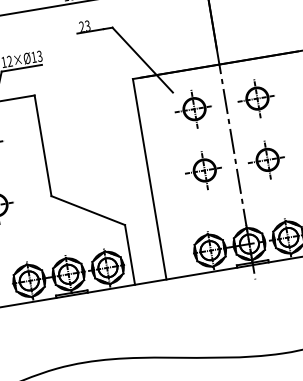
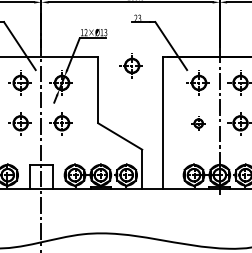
part: (85, 100) -> (130, 65), added
part: (202, 171) -> (197, 123), size x0.6

